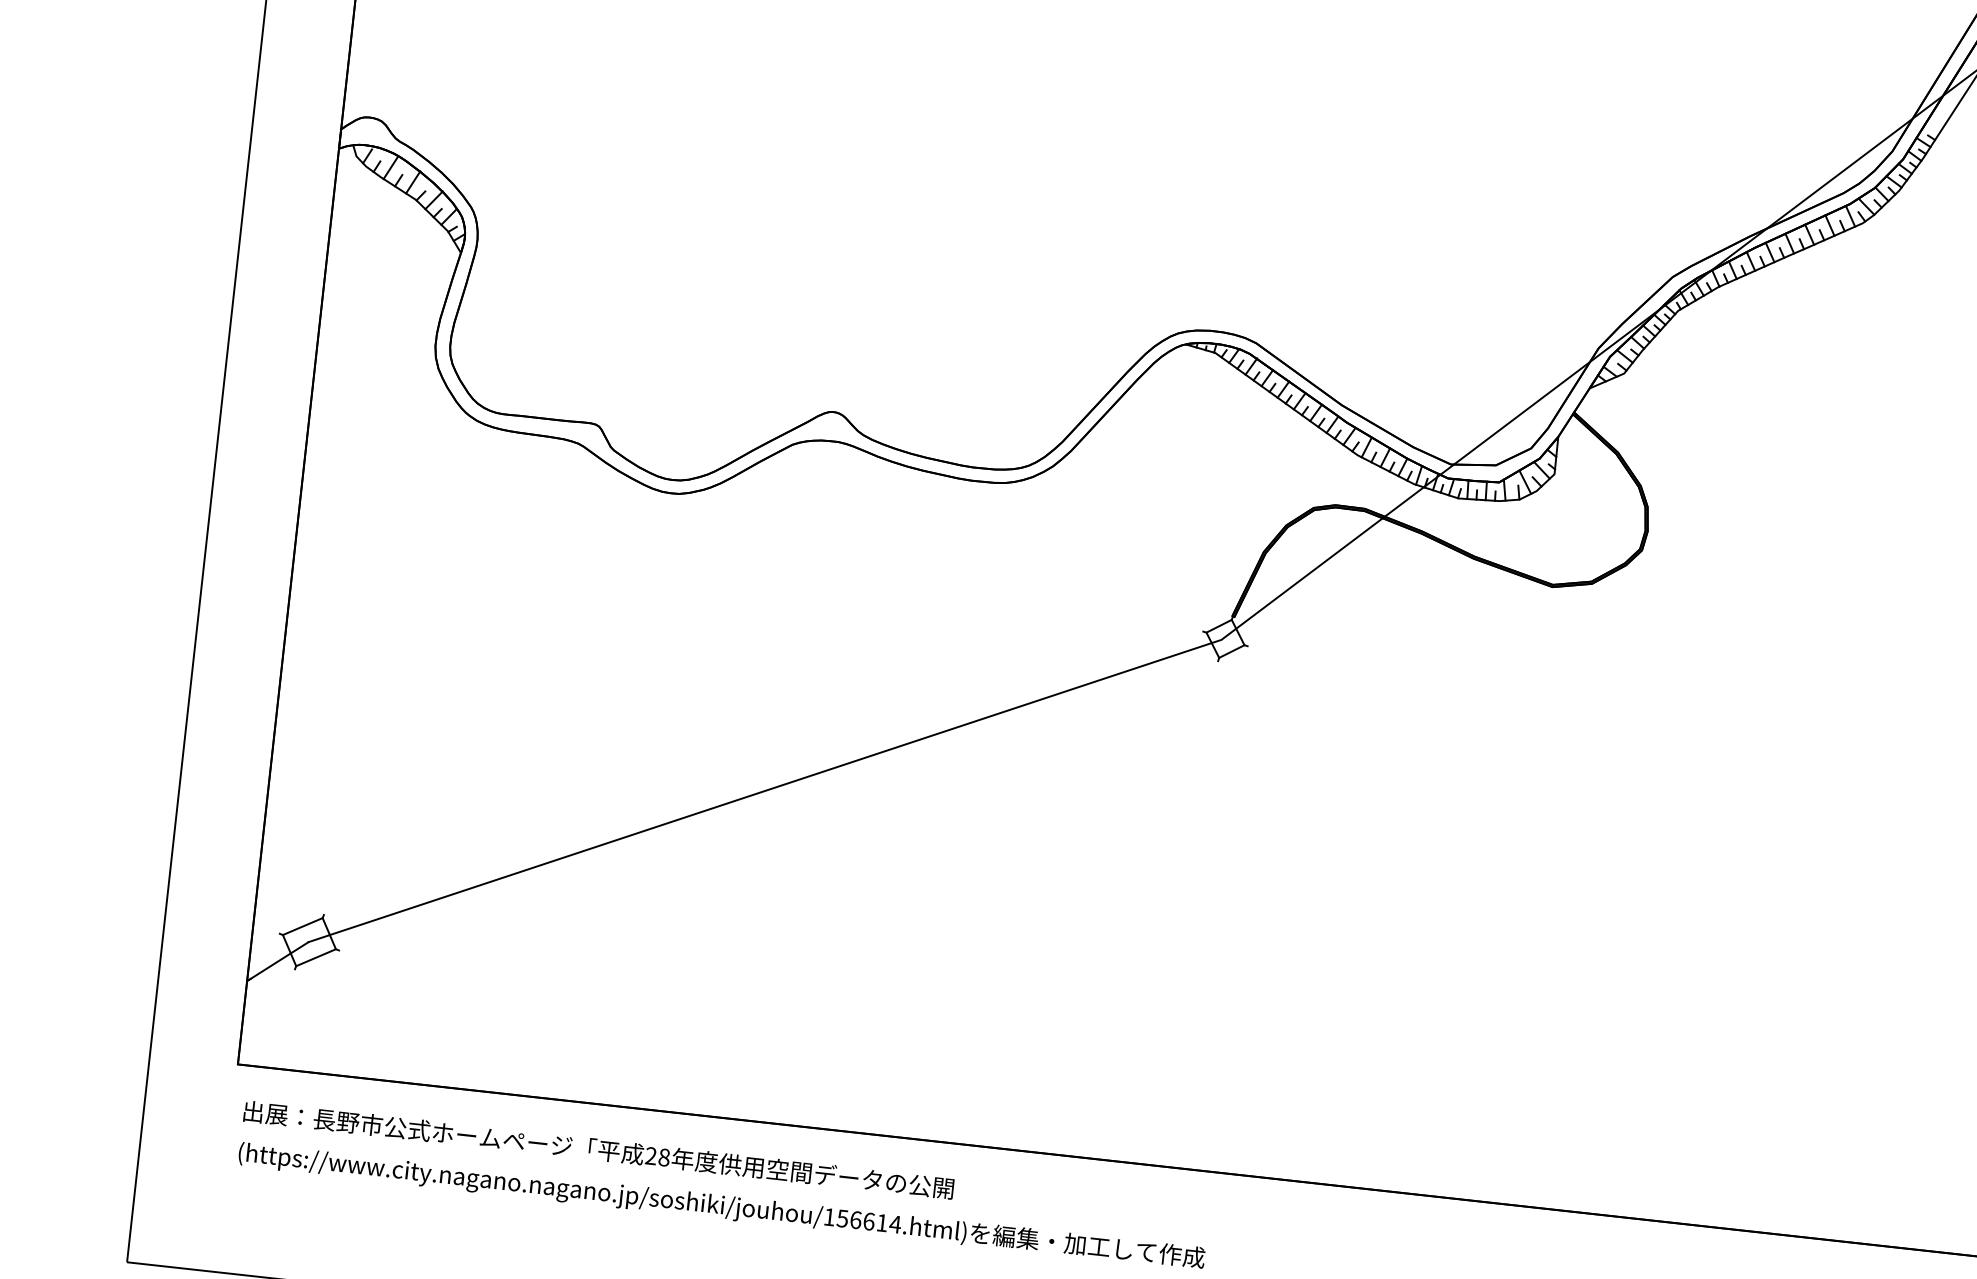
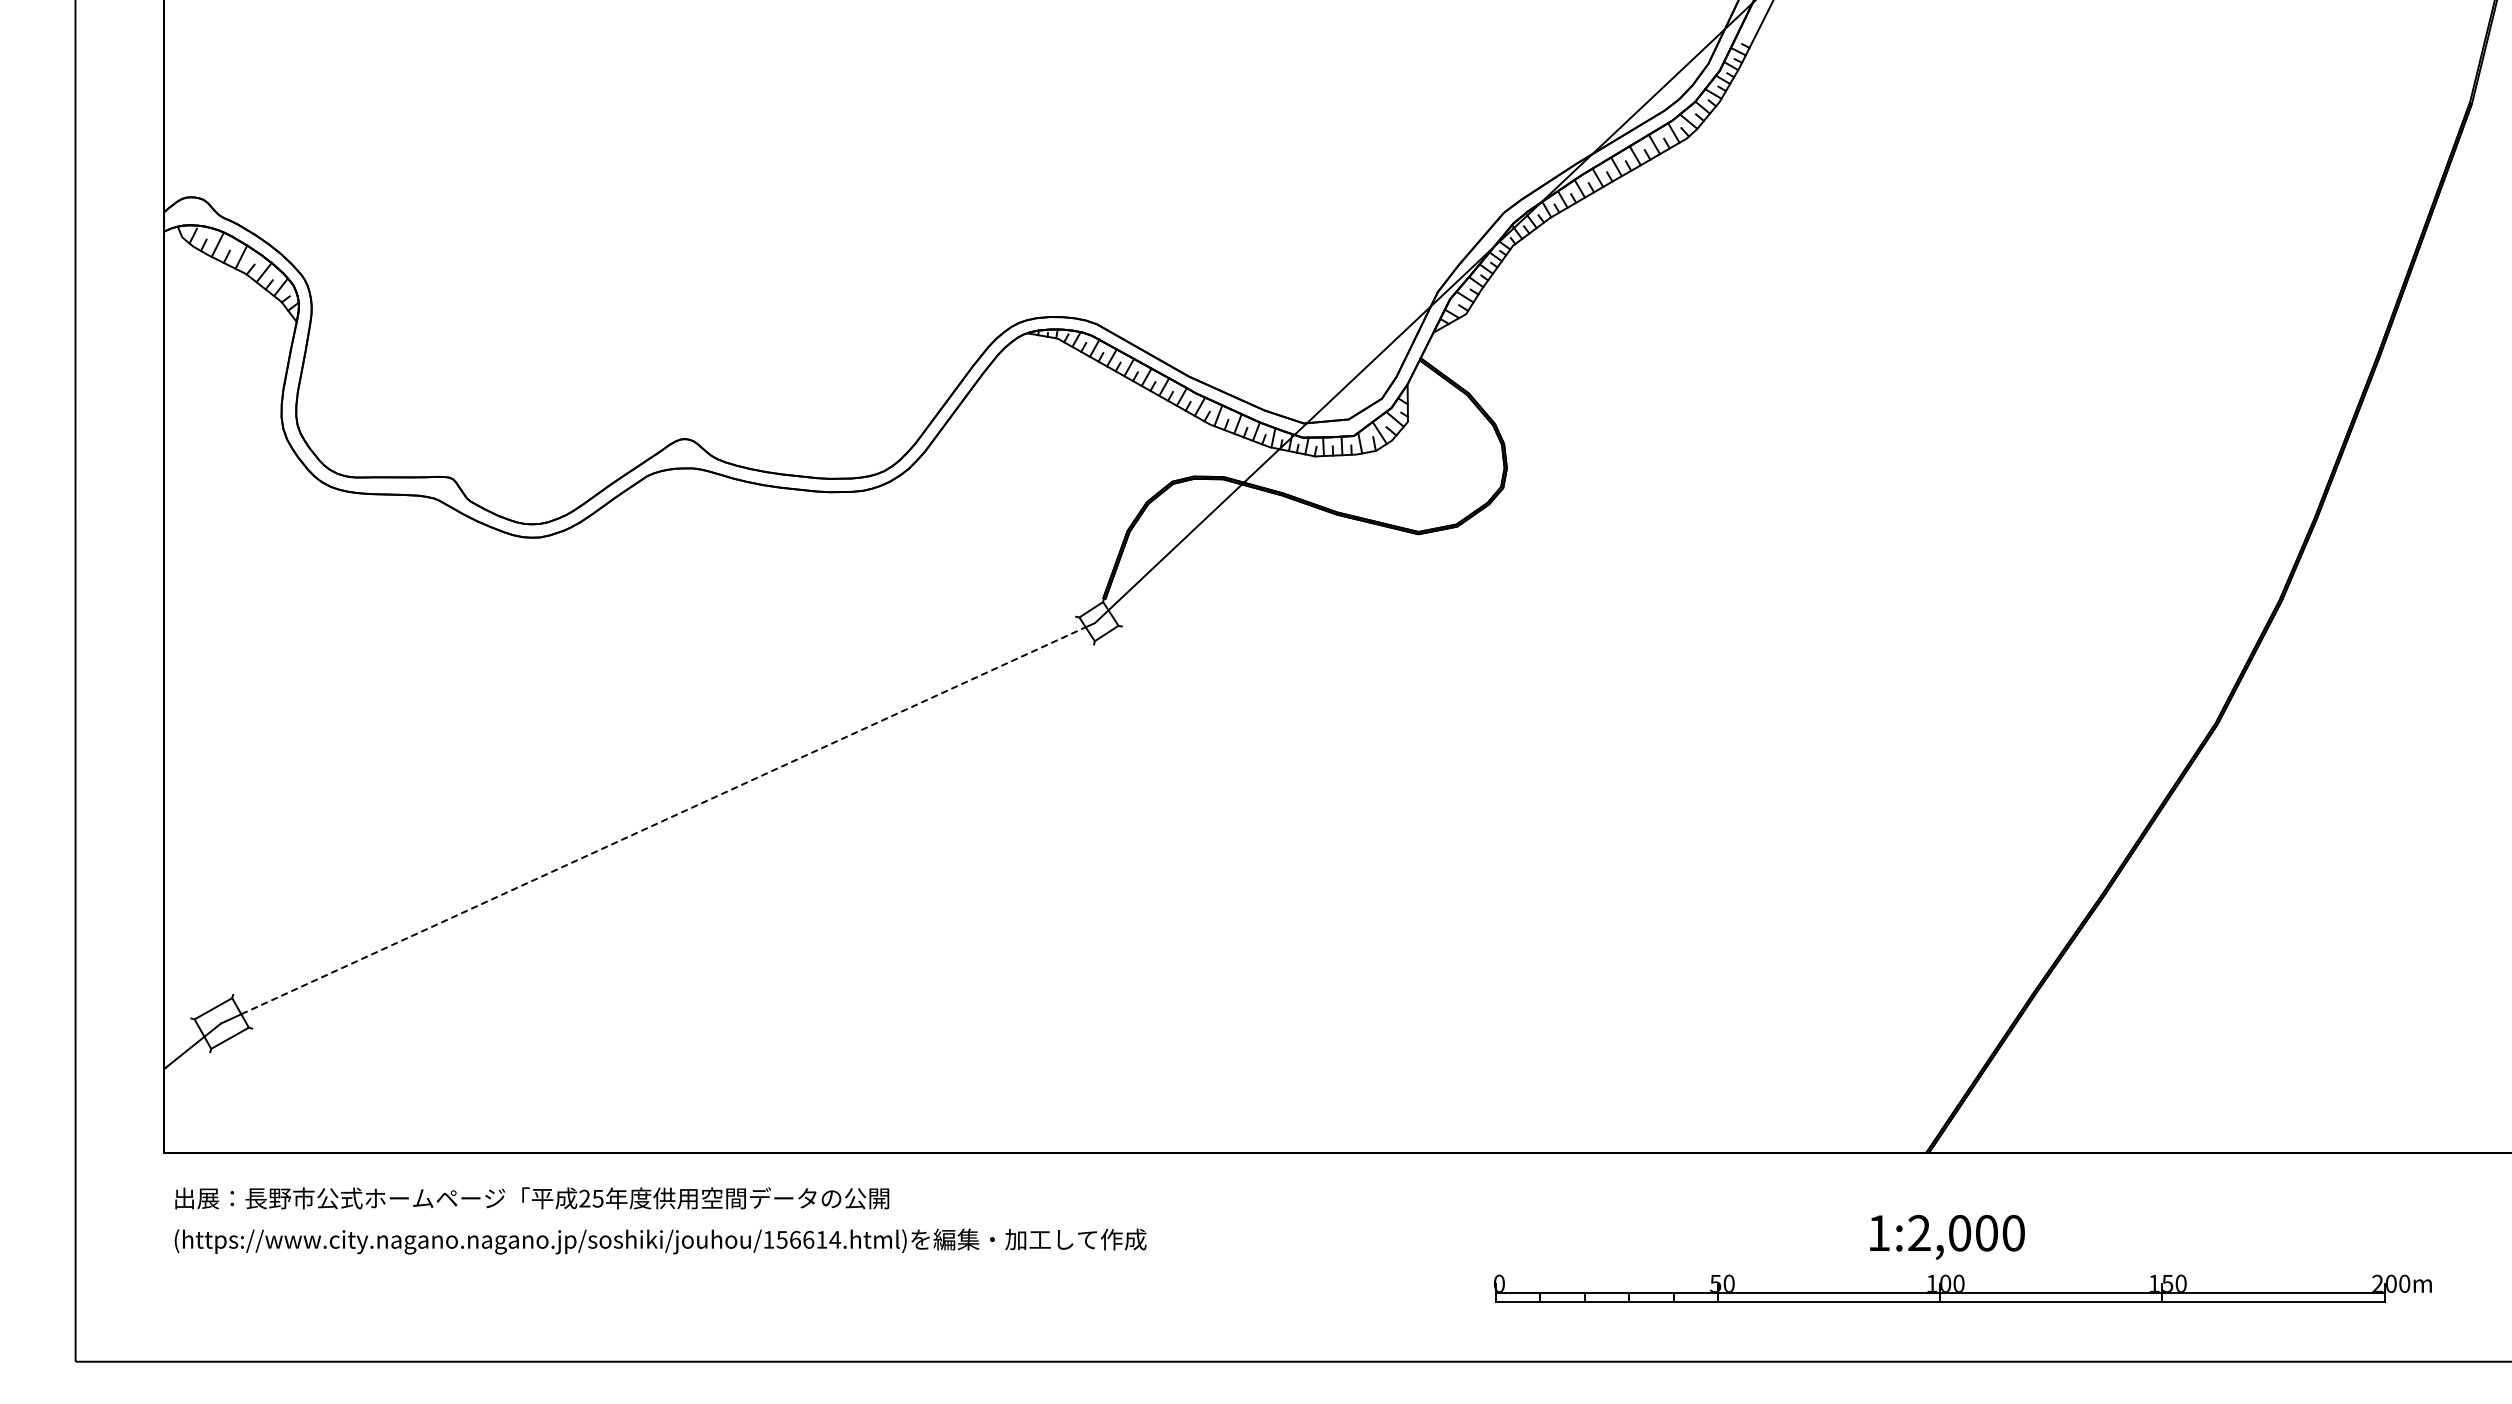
line: (771, 788) -> (664, 820), solid -> dashed
text: (663, 1157) -> (597, 1198), 28 -> 25

